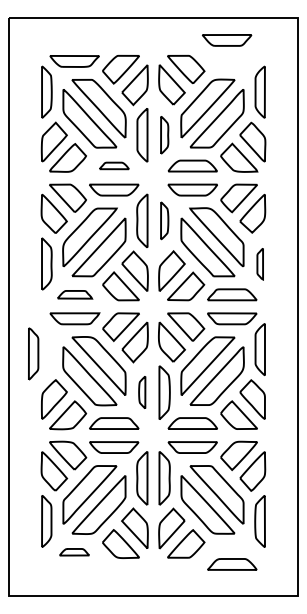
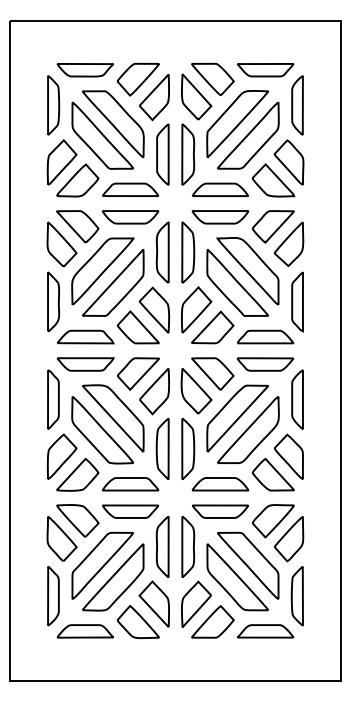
part: (226, 40) -> (265, 70), moved
part: (164, 135) -> (188, 154), size x1.43
part: (114, 165) -> (130, 189), size x1.67
part: (164, 220) -> (188, 252), size x1.43
part: (260, 263) -> (297, 301), size x1.67
part: (74, 294) -> (85, 336), size x1.43
part: (33, 353) -> (53, 399), moved
part: (142, 392) -> (162, 448), size x1.67
part: (73, 552) -> (84, 631), size x1.67
part: (232, 564) -> (265, 631), moved

